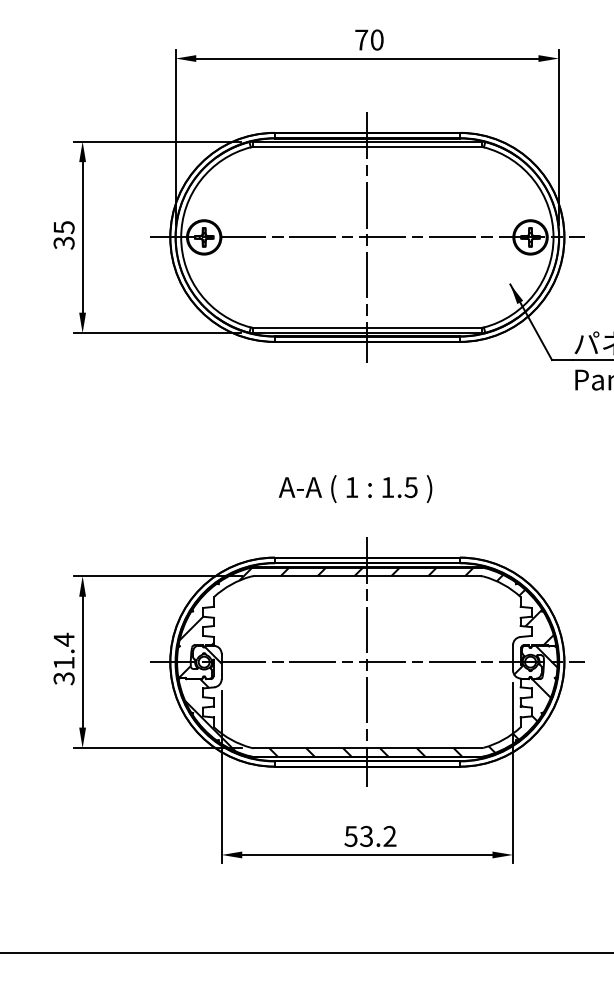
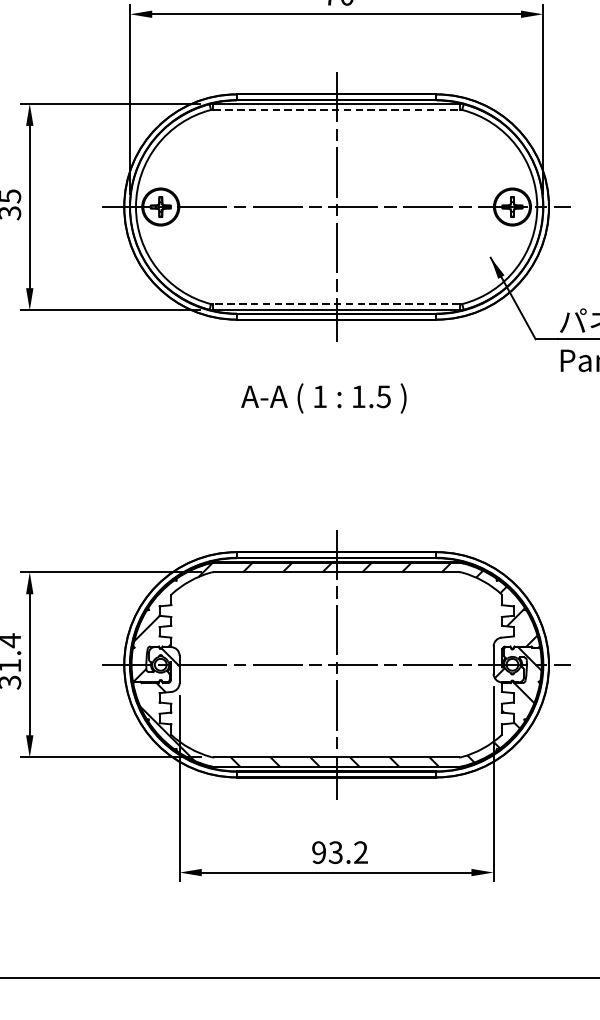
line: (367, 147) -> (336, 110), solid -> dashed
line: (366, 327) -> (335, 304), solid -> dashed
text: (355, 488) -> (323, 397), moved
text: (350, 835) -> (318, 851), 53.2 -> 93.2

